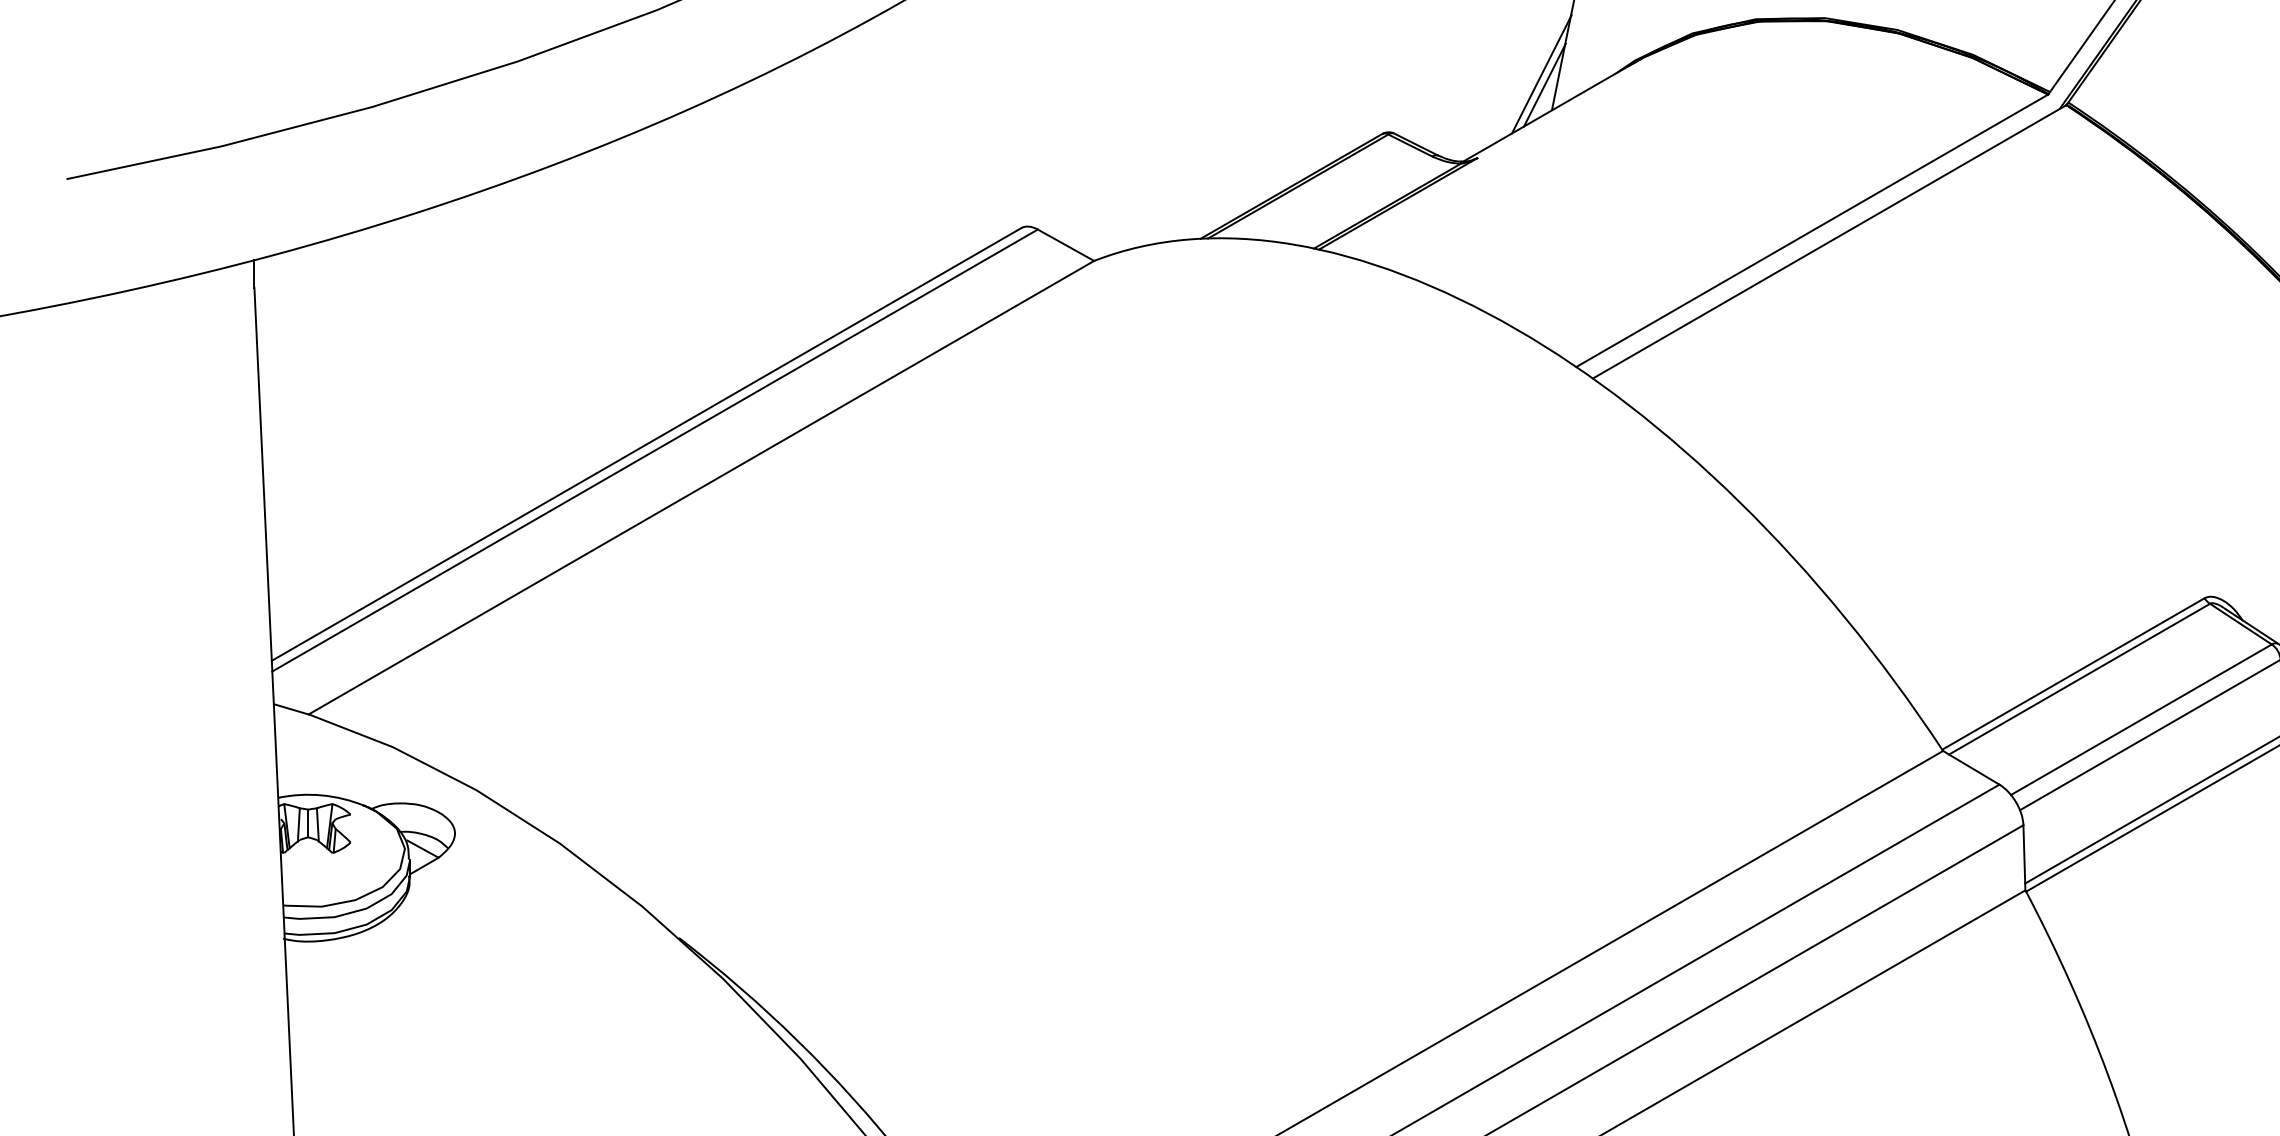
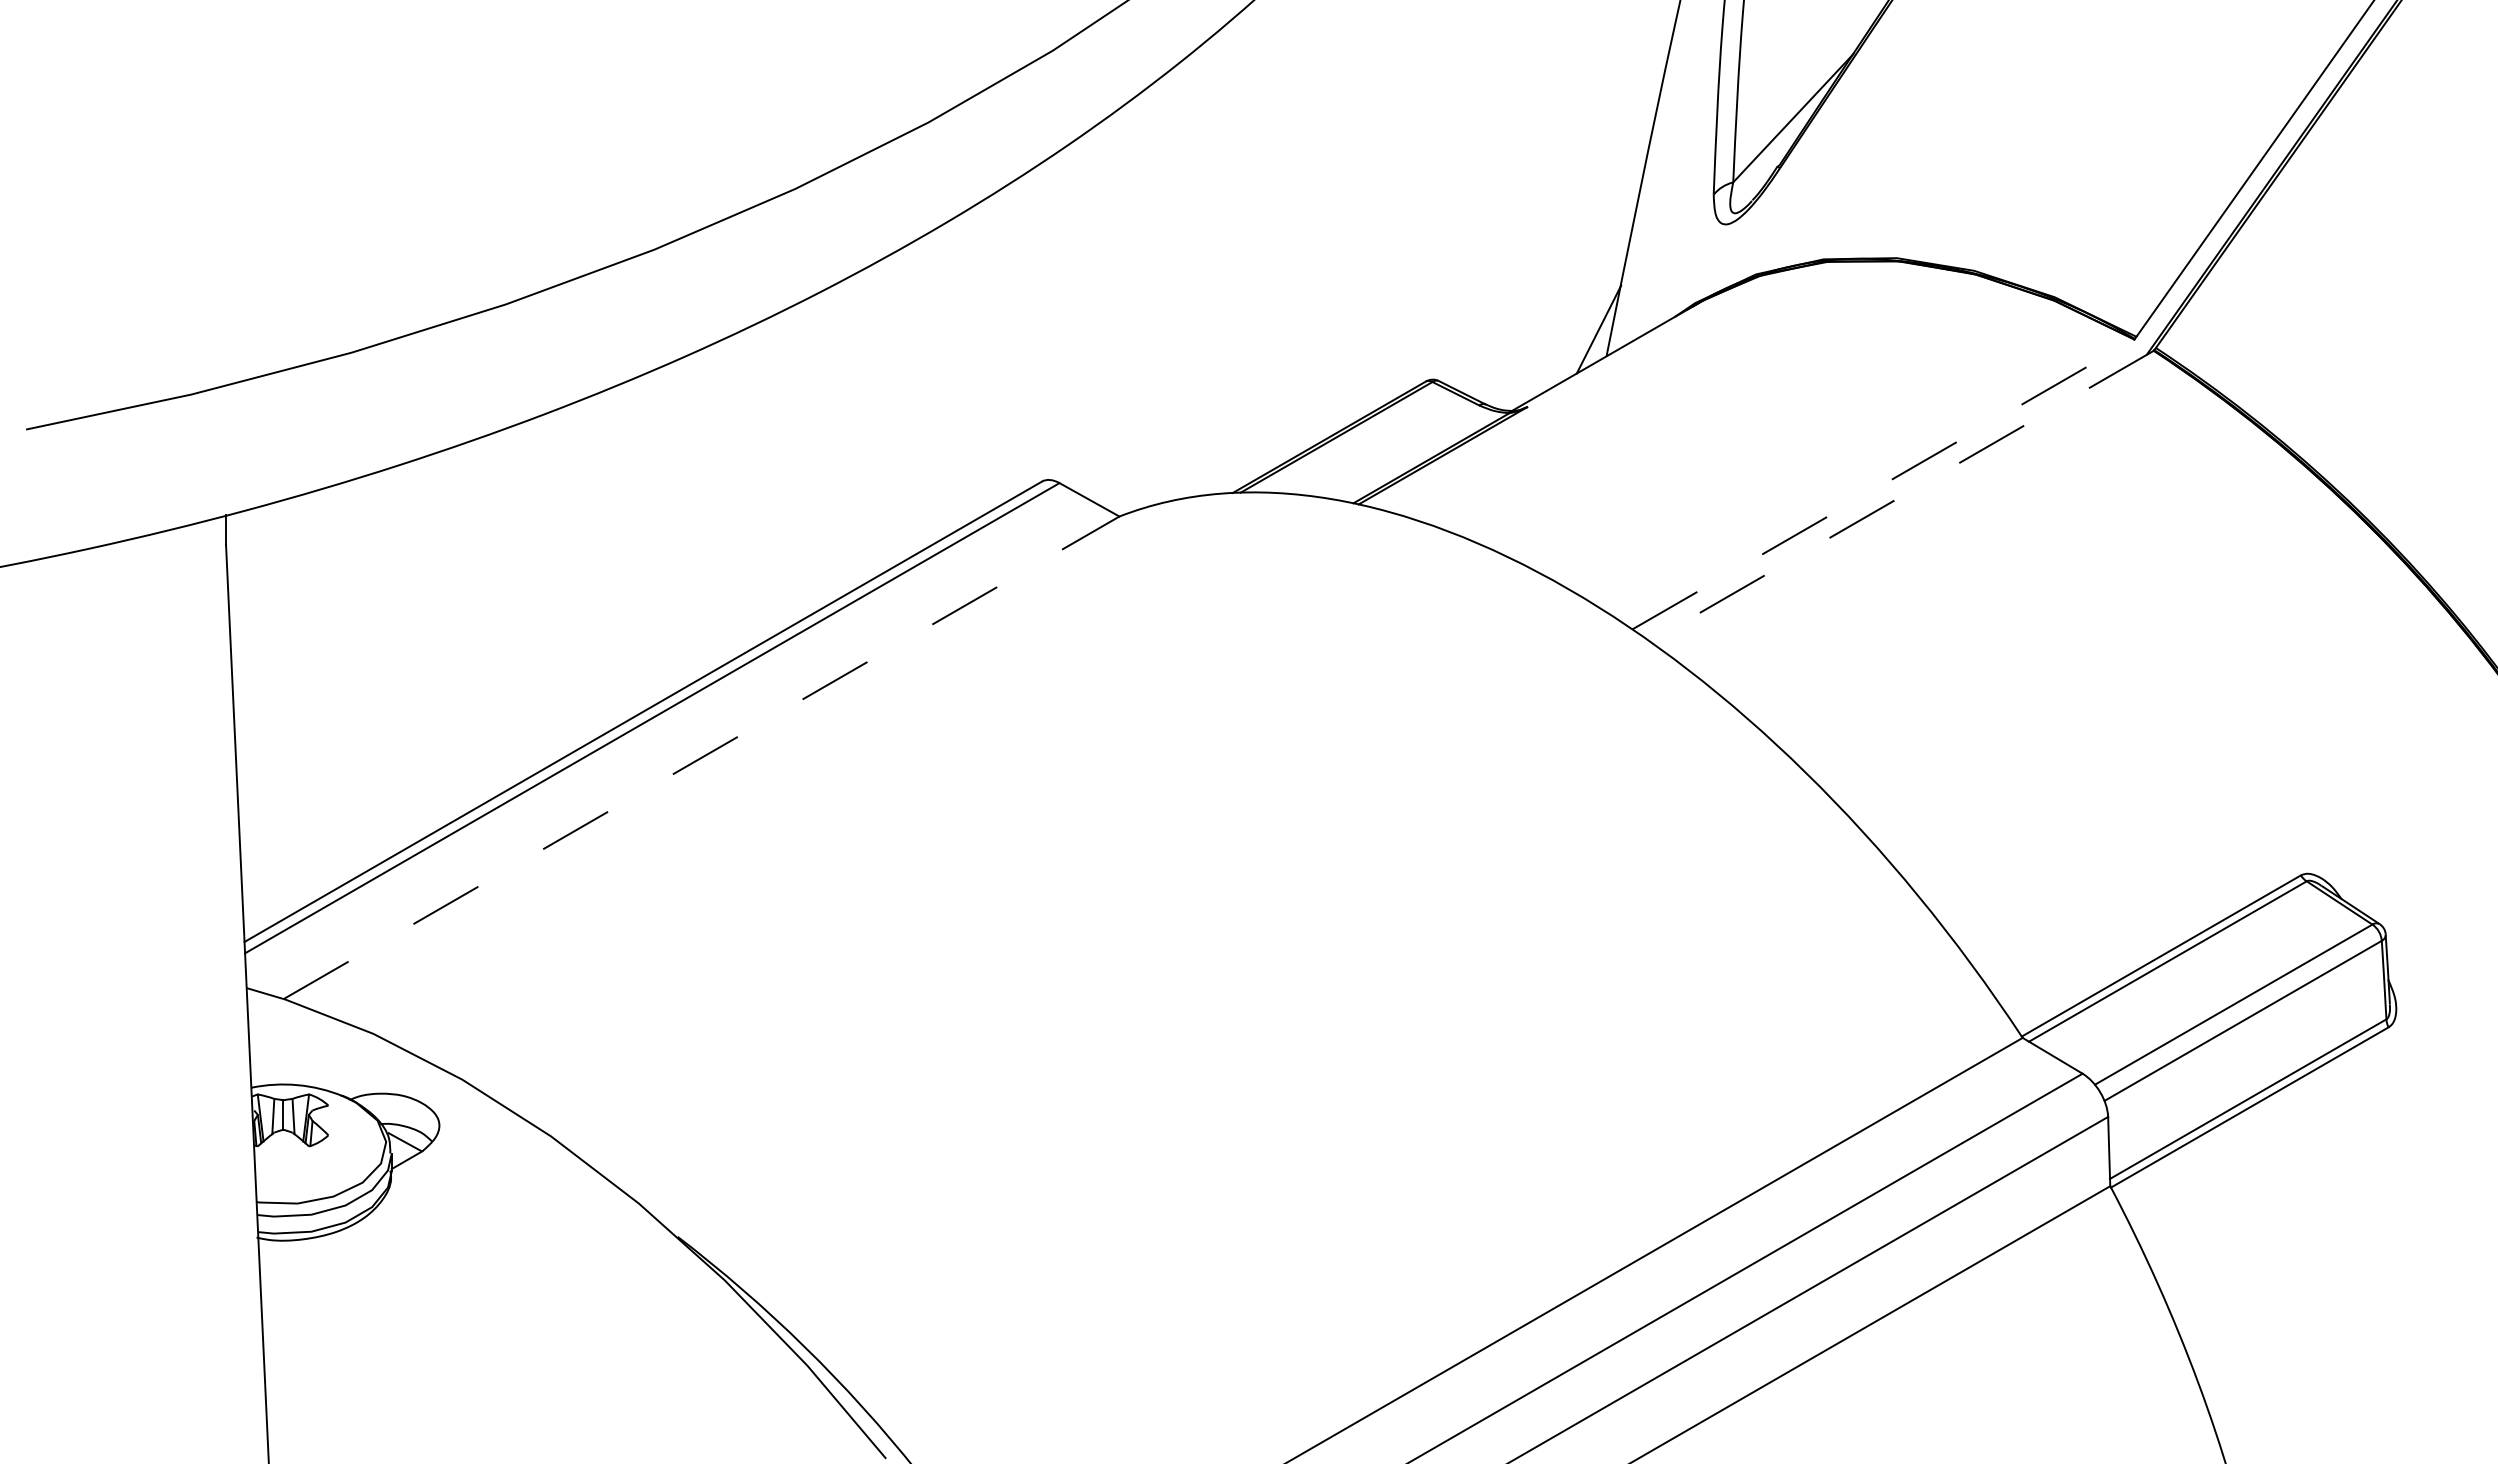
line: (1541, 73) -> (1595, 317), removed
line: (1812, 230) -> (1883, 484), solid -> dashed
line: (1829, 242) -> (1901, 496), solid -> dashed
line: (702, 487) -> (702, 757), solid -> dashed

